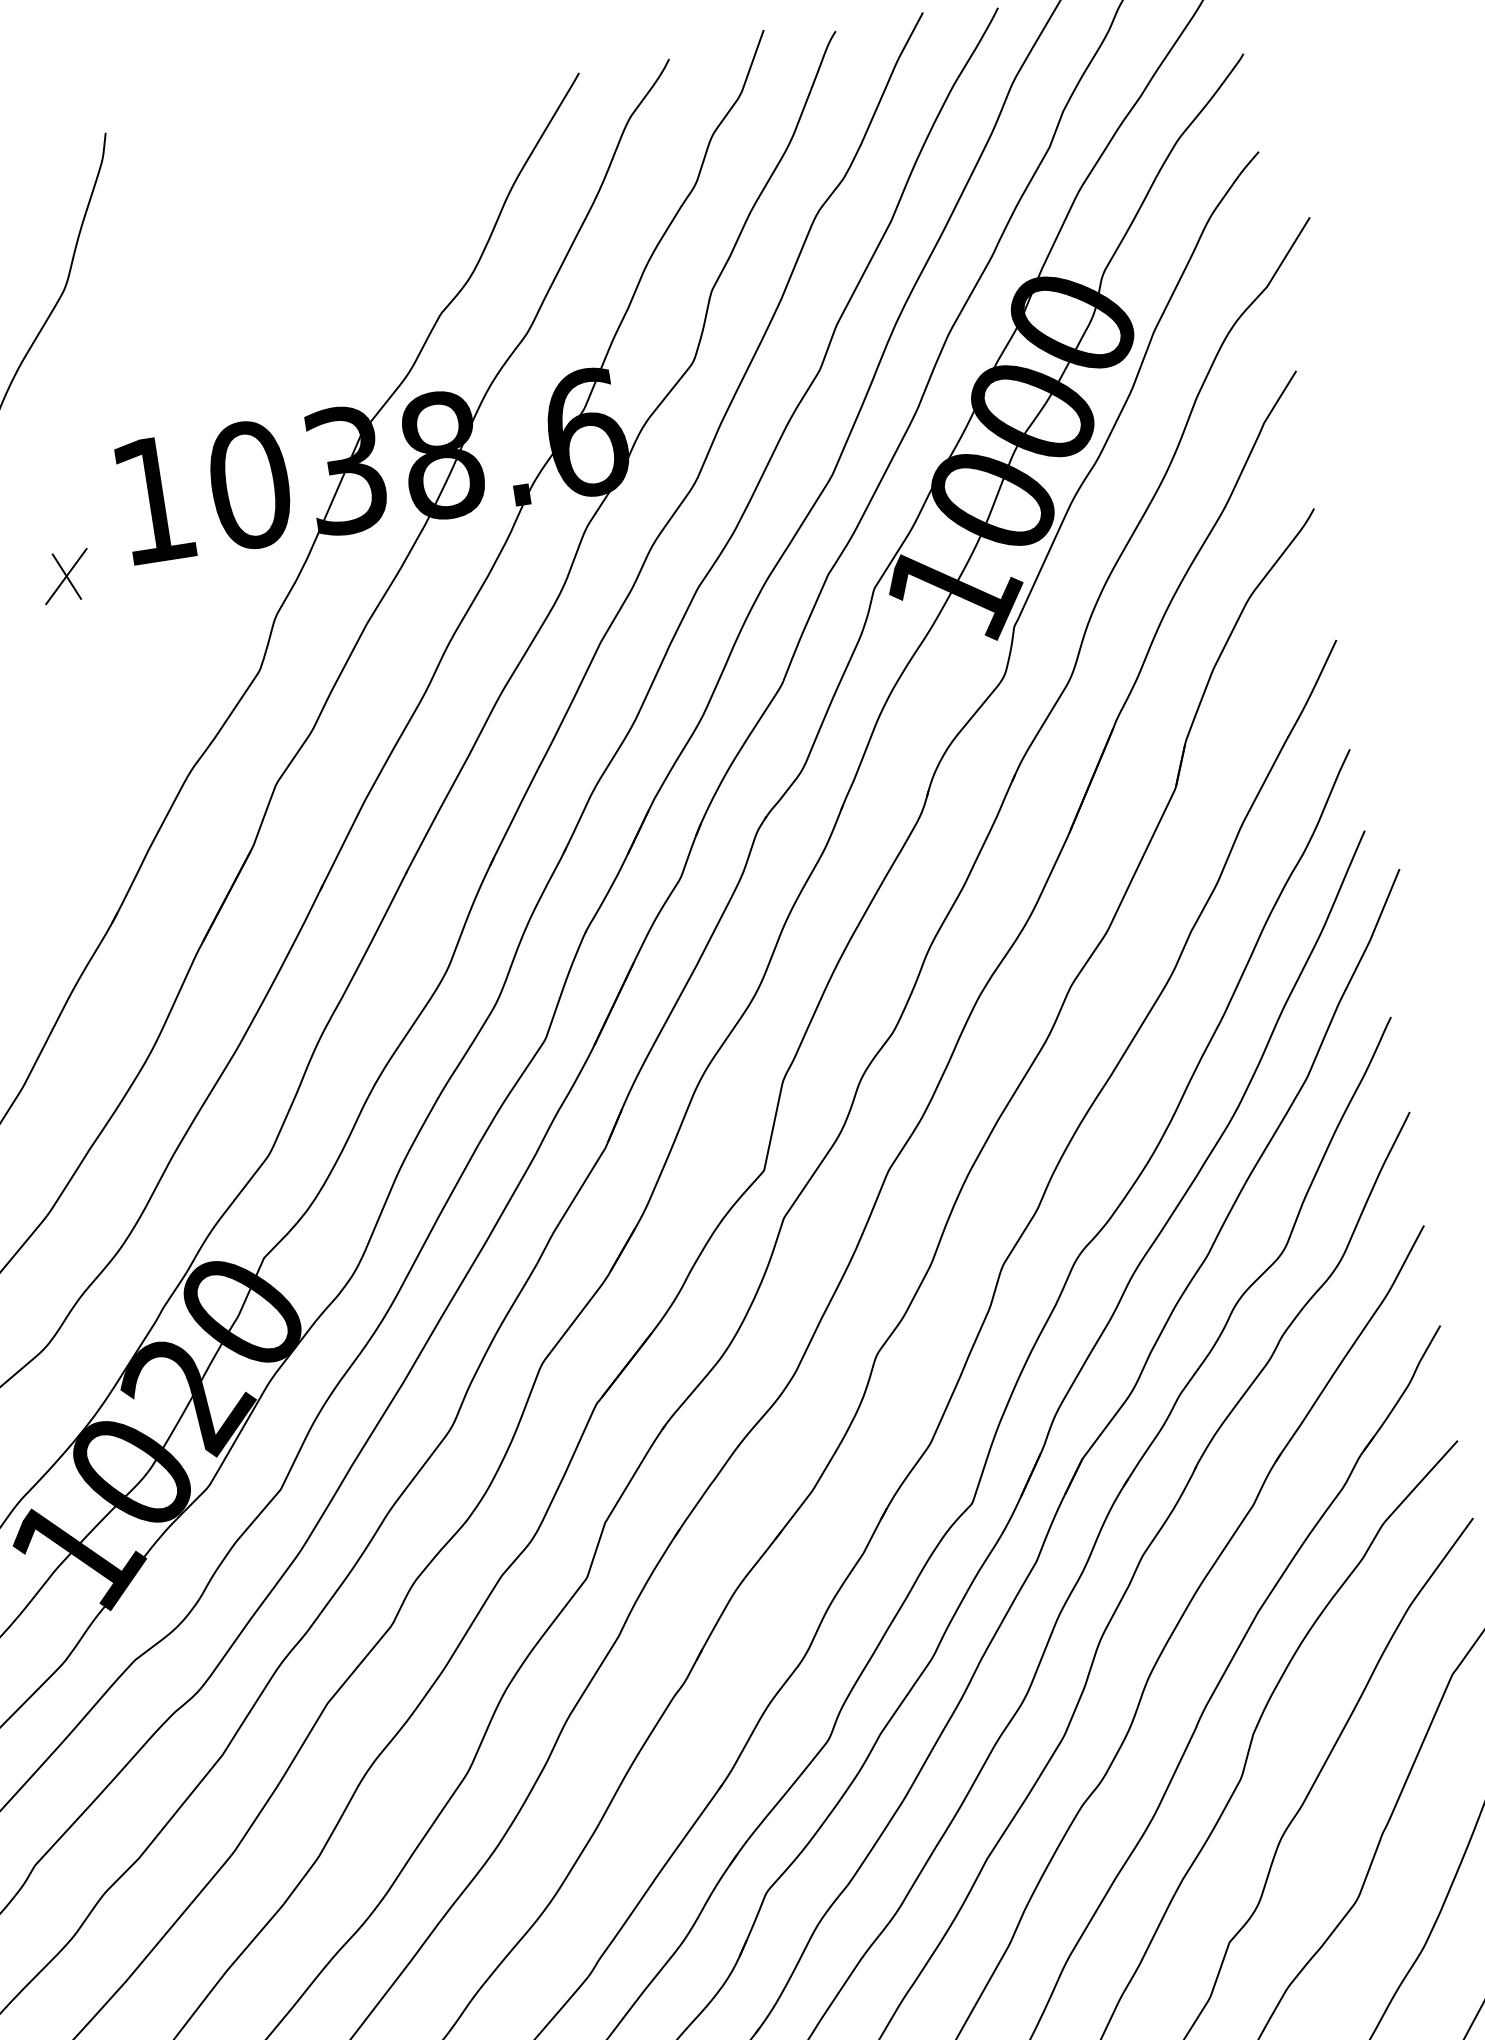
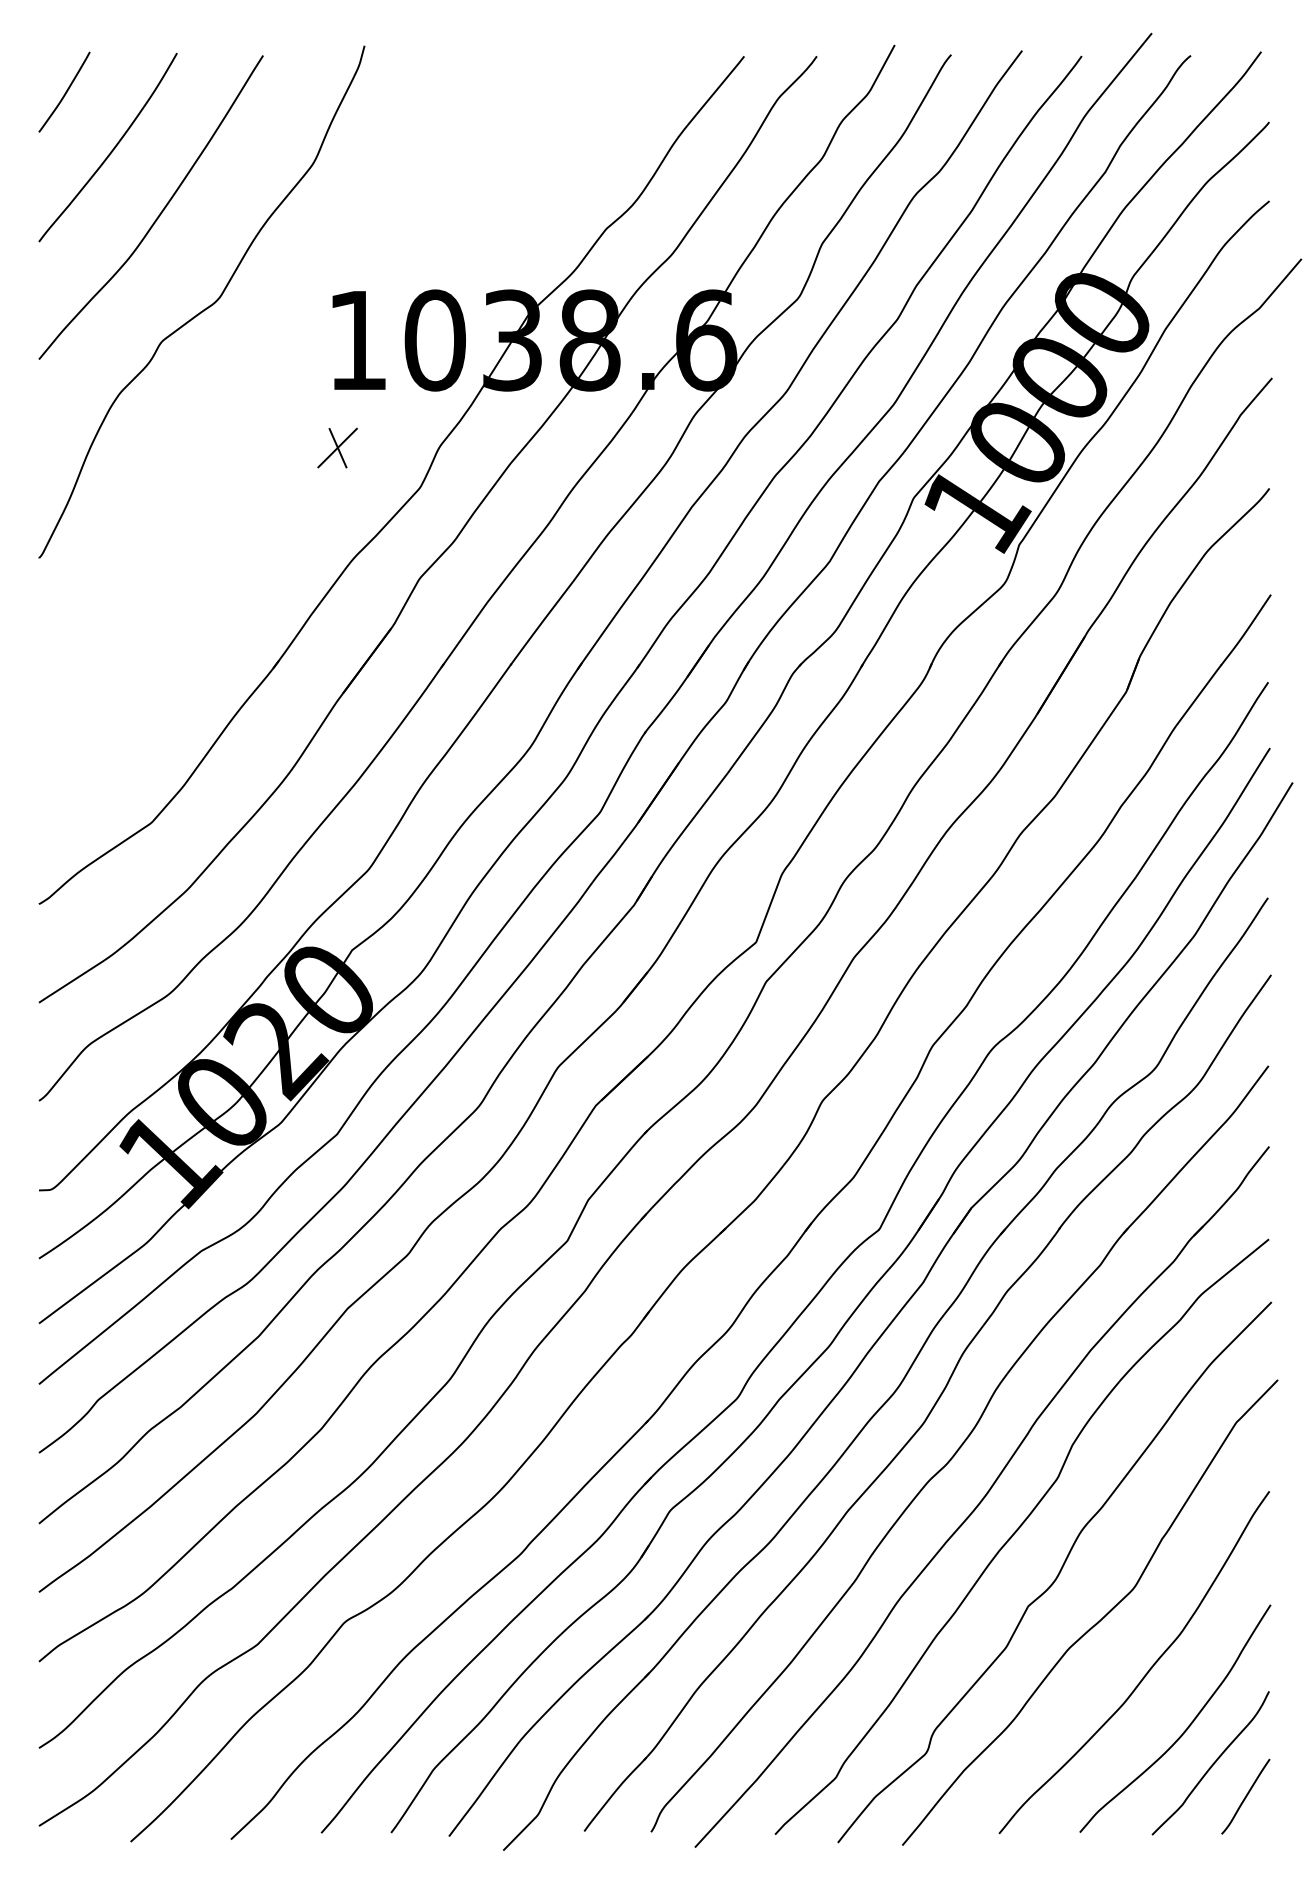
part: (66, 575) -> (337, 447), moved

